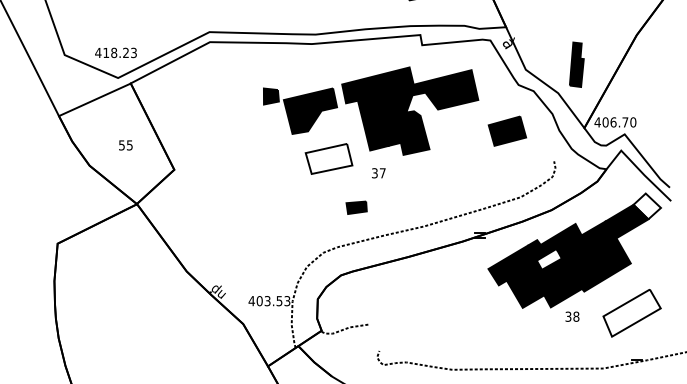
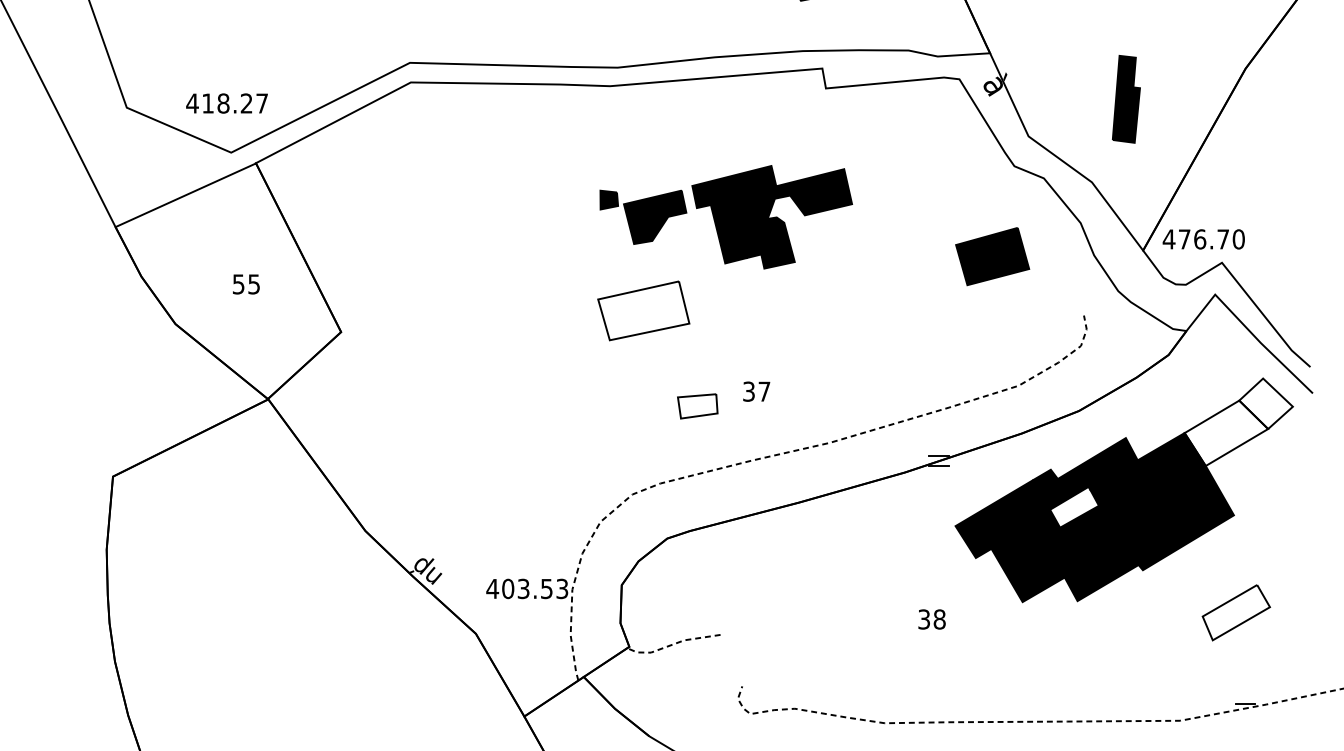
text: (133, 52) -> (261, 102), 418.23 -> 418.27
part: (576, 64) -> (1125, 98), moved
part: (371, 110) -> (726, 216), size x0.6
text: (605, 122) -> (1184, 239), 406.70 -> 476.70
text: (378, 173) -> (756, 392), moved
fill: (356, 207) -> (697, 405), removed
fill: (626, 221) -> (1225, 433), removed
part: (631, 313) -> (1235, 613), size x0.6
text: (572, 316) -> (932, 618), moved

